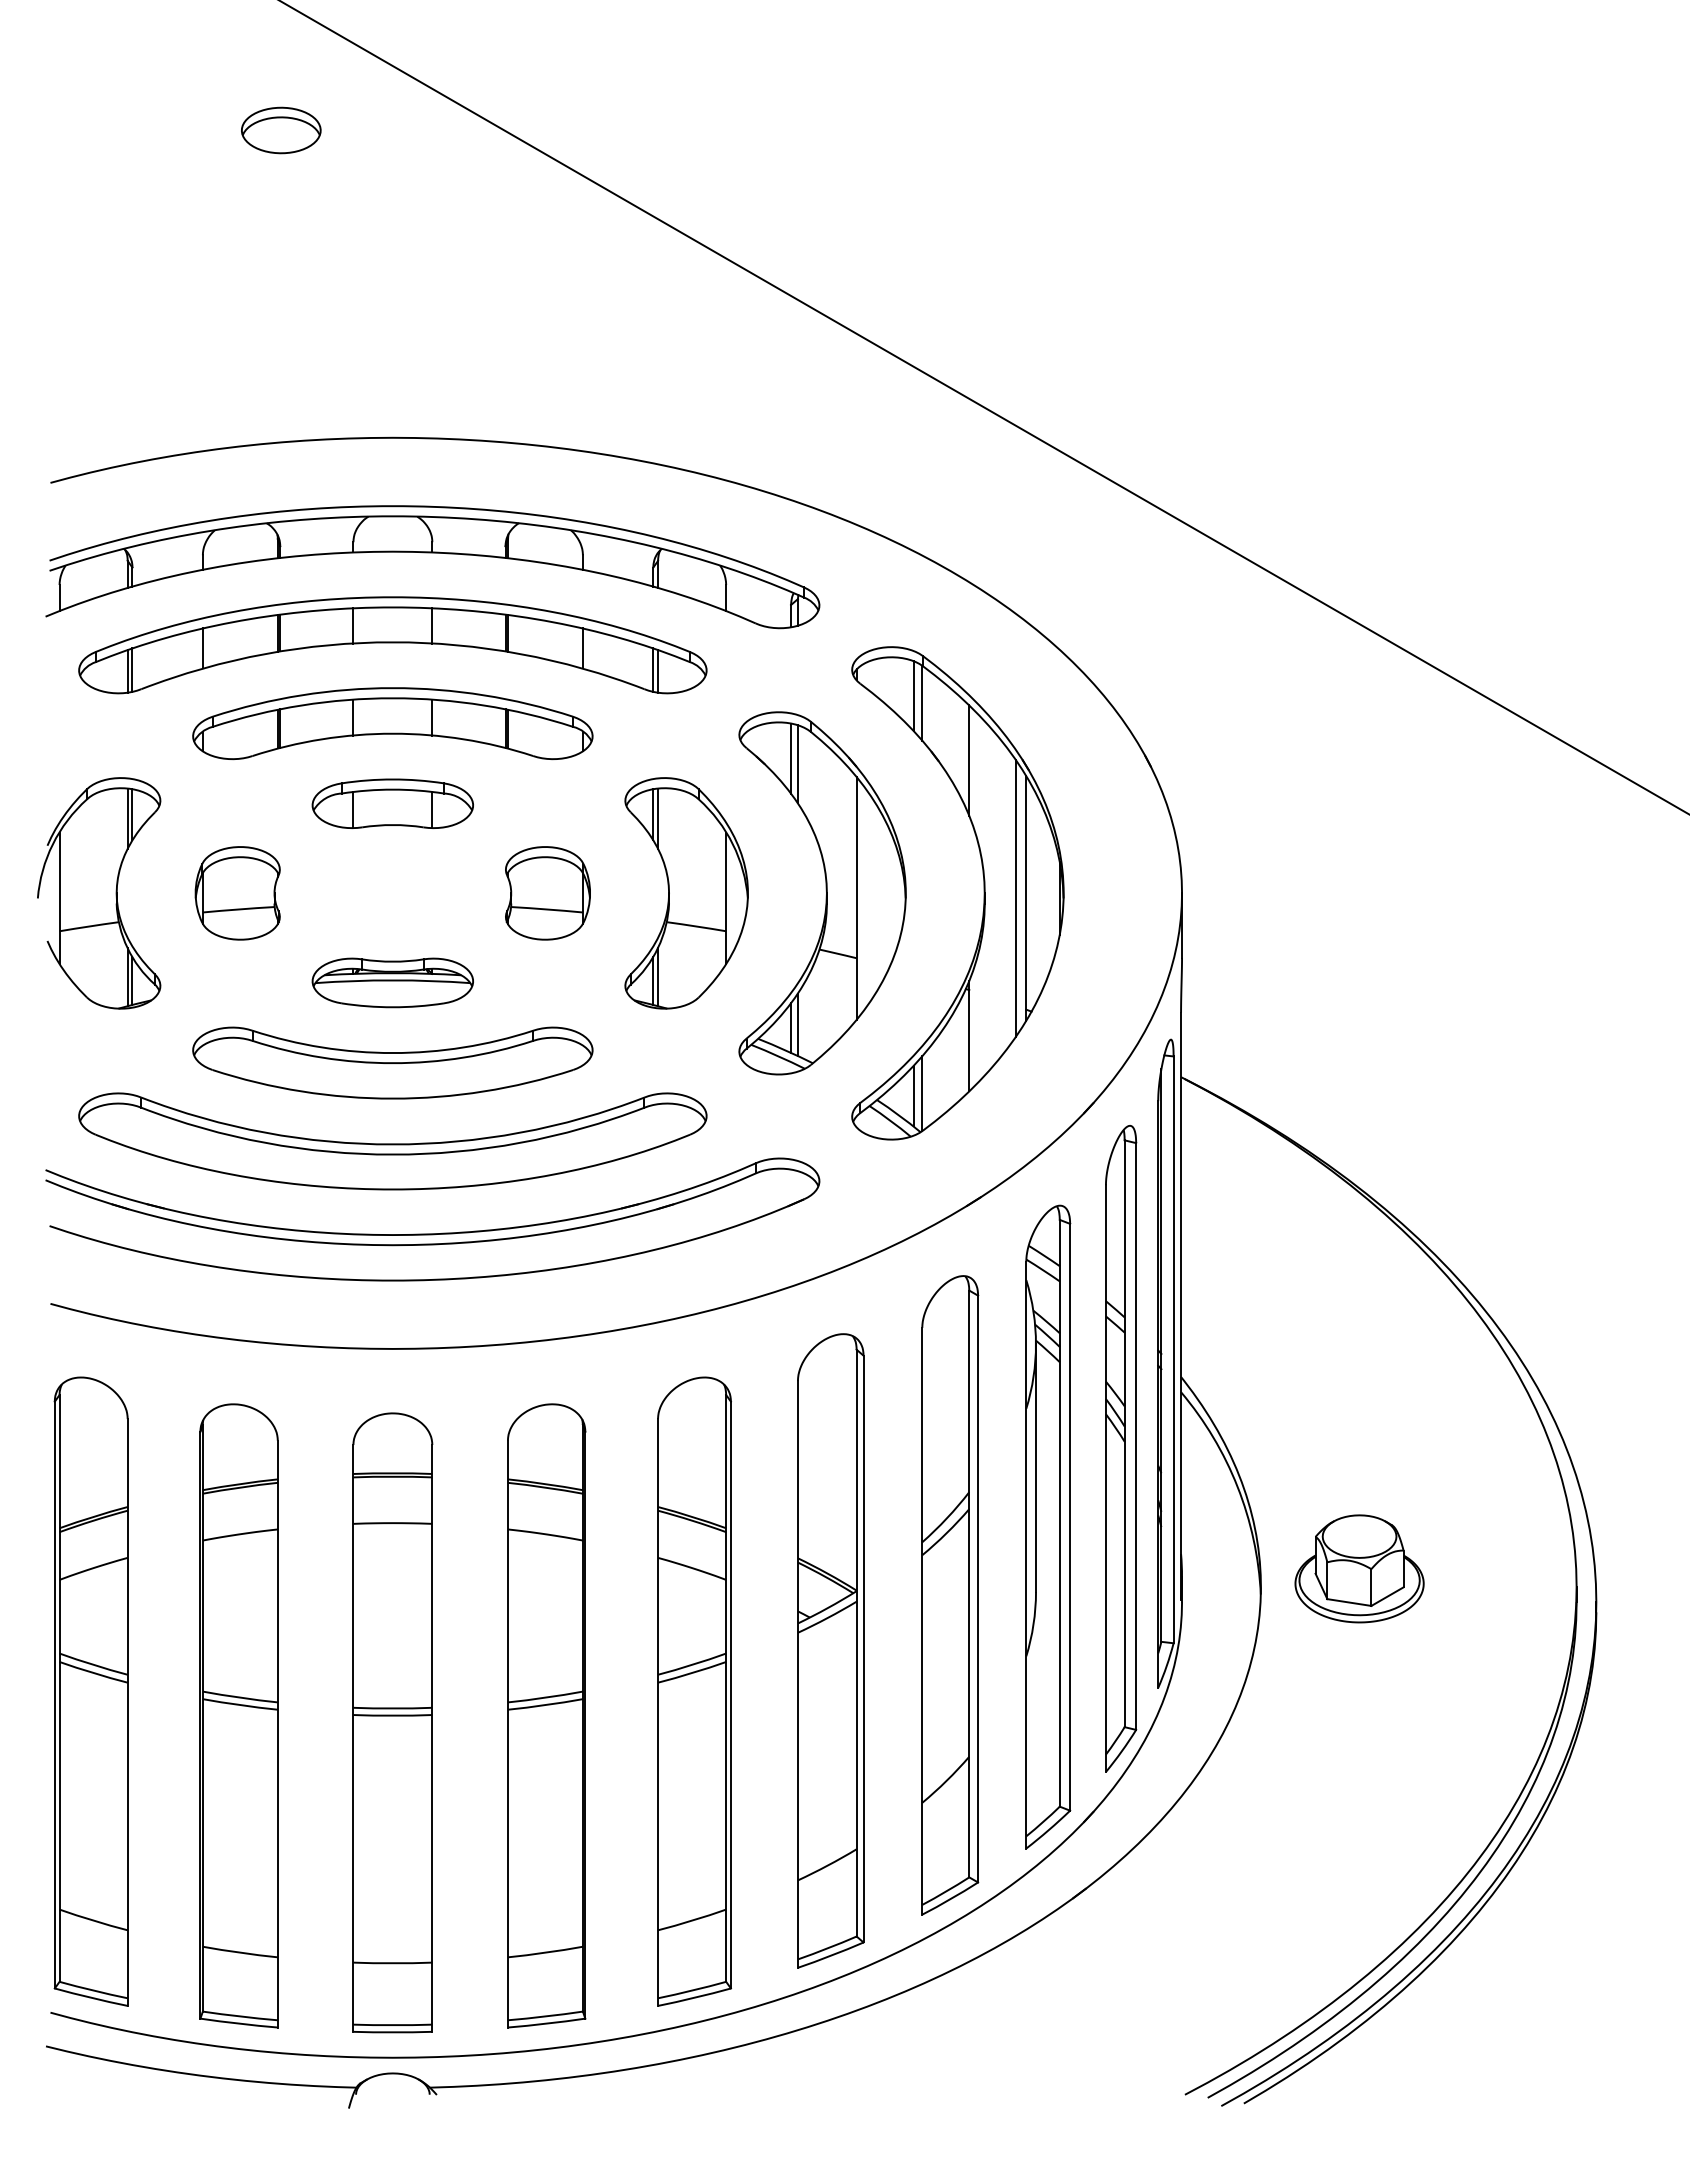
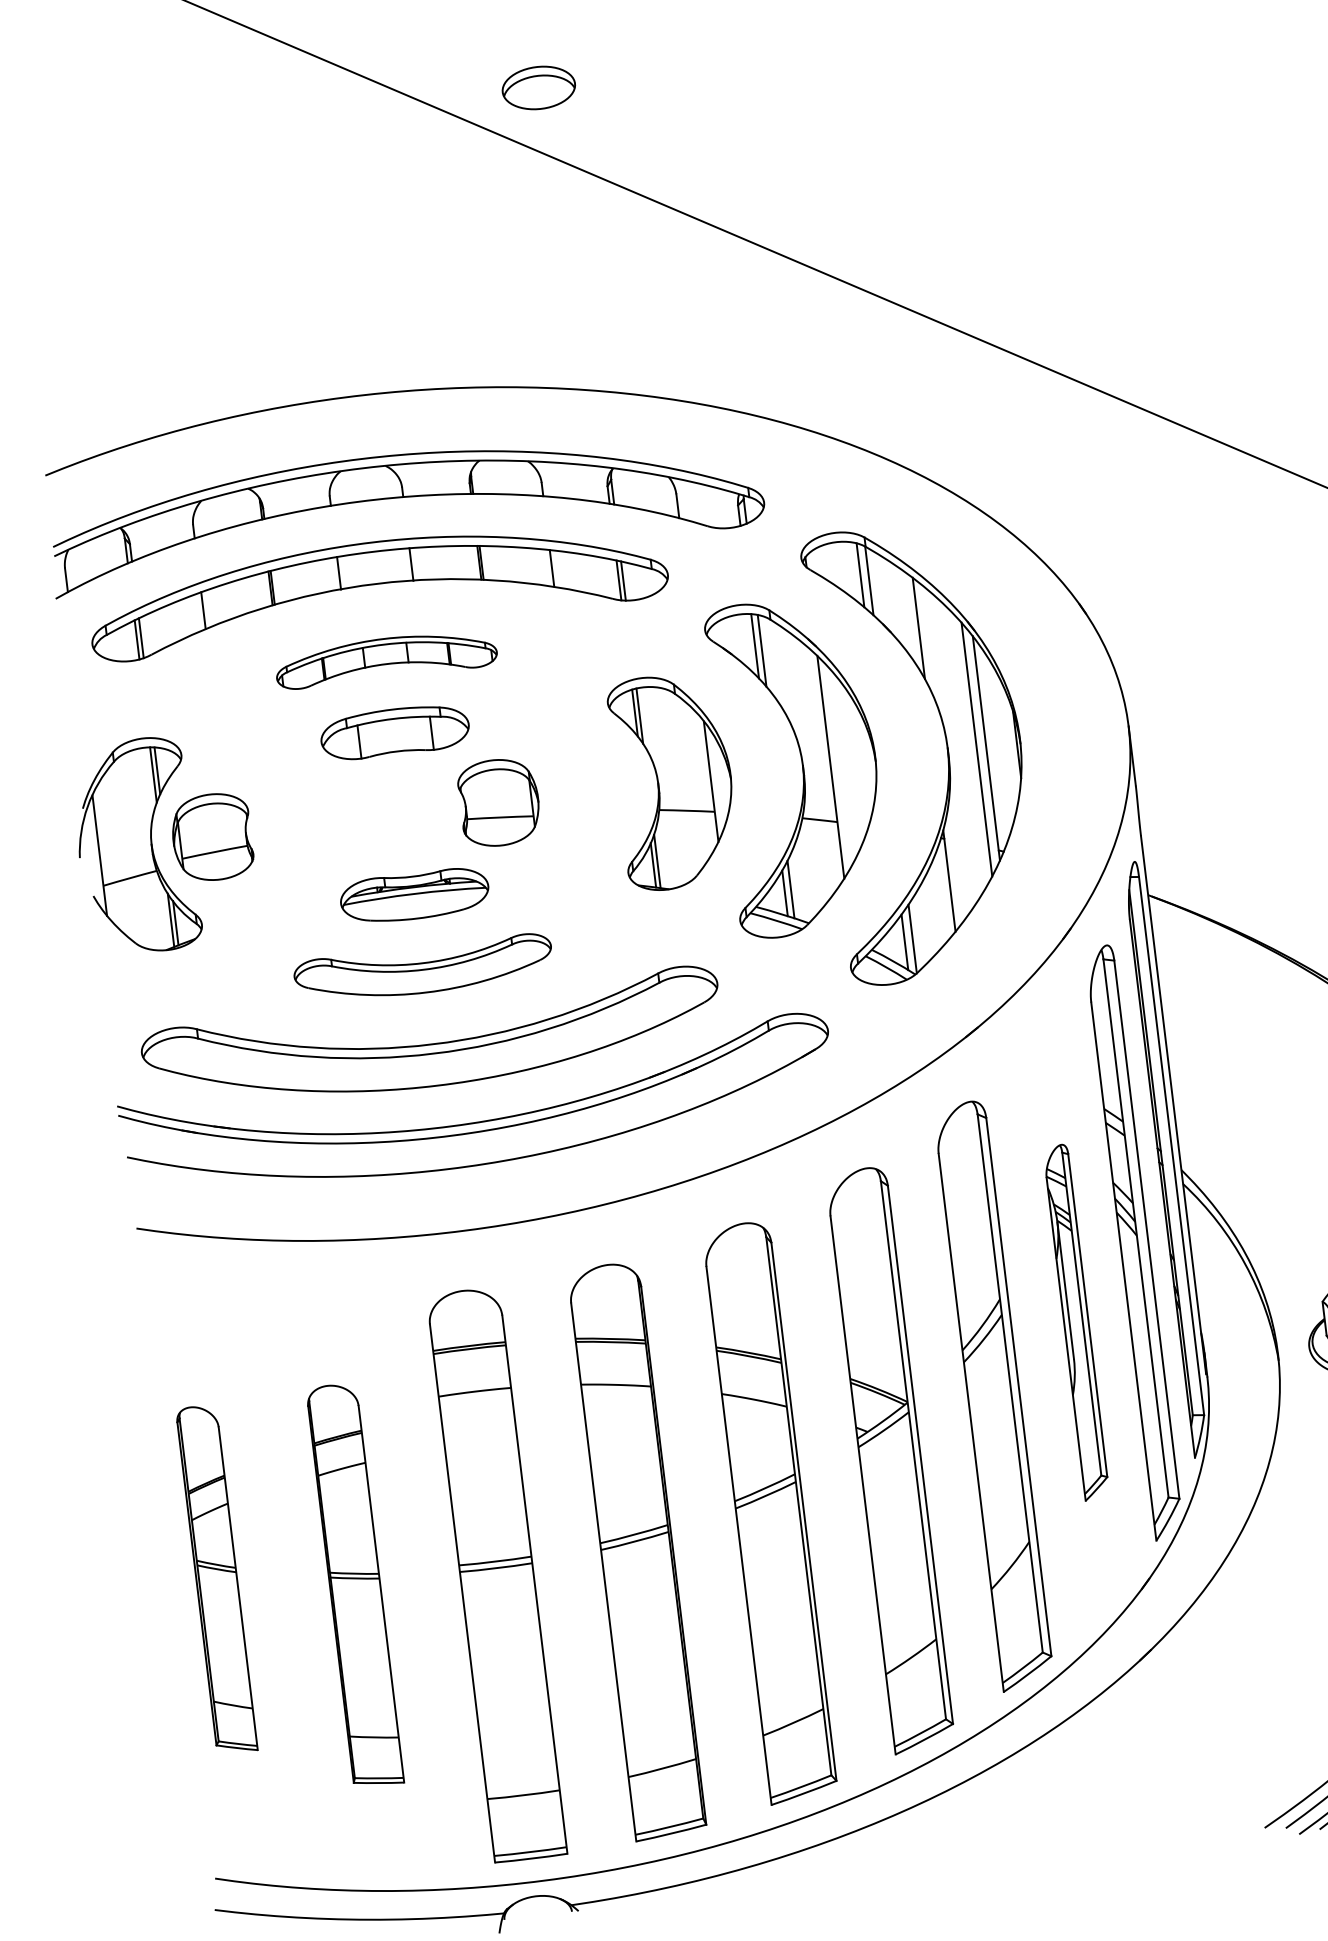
part: (281, 130) -> (539, 87), moved
part: (392, 723) -> (385, 658), size x0.6
part: (237, 893) -> (211, 837), moved
part: (547, 893) -> (499, 802), moved
part: (392, 1062) -> (423, 969), size x0.7
part: (1048, 1526) -> (1076, 1321), size x0.6
part: (90, 1691) -> (216, 1579), size x0.6
part: (238, 1715) -> (354, 1585), size x0.7

